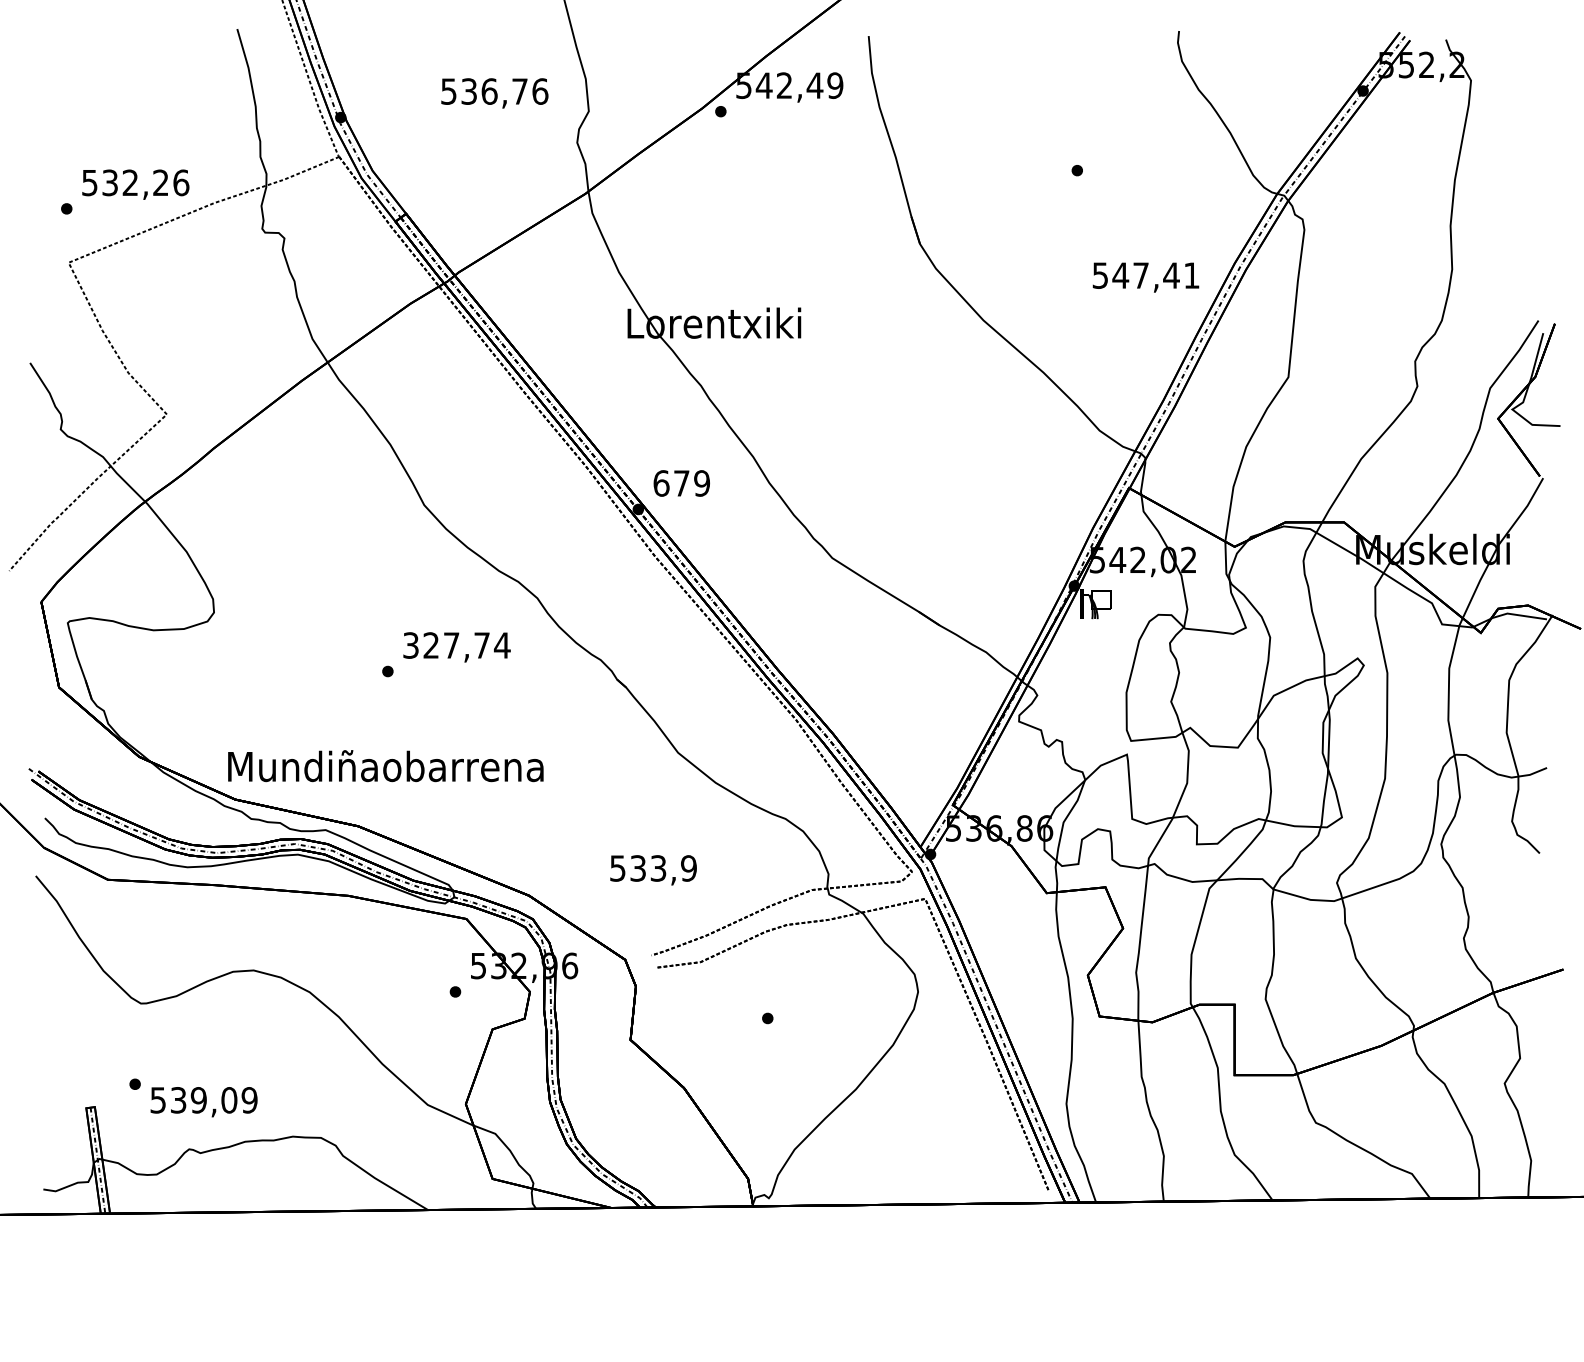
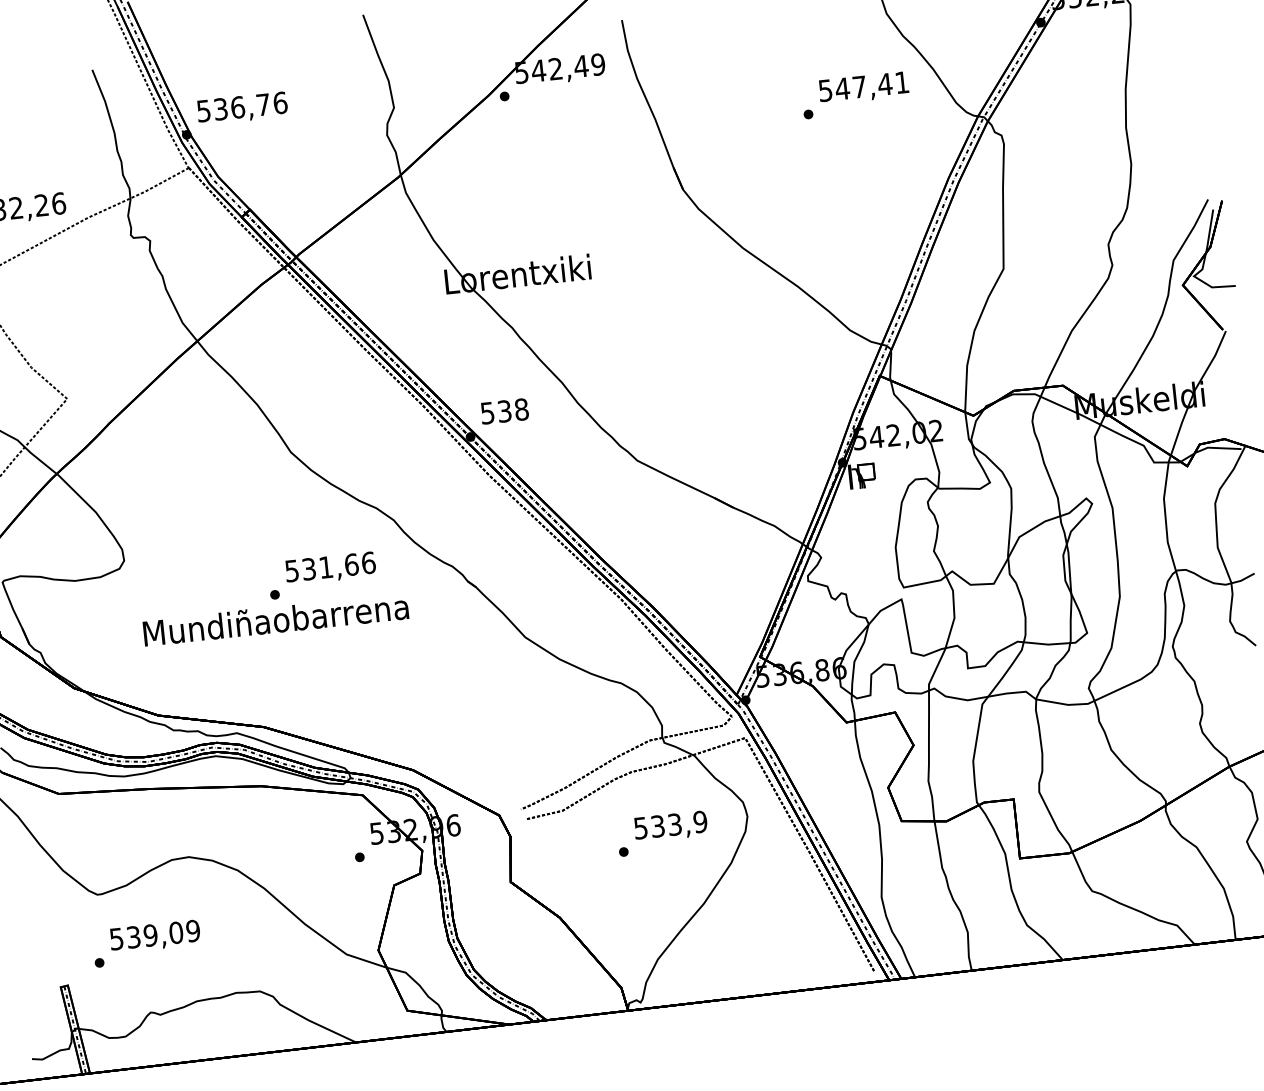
text: (494, 93) -> (242, 108), moved
text: (1145, 277) -> (863, 88), moved
text: (681, 483) -> (504, 411), 679 -> 538
text: (457, 645) -> (331, 566), 327,74 -> 531,66
text: (385, 766) -> (275, 620), moved
text: (653, 870) -> (670, 826), moved
text: (203, 1102) -> (154, 936), moved

